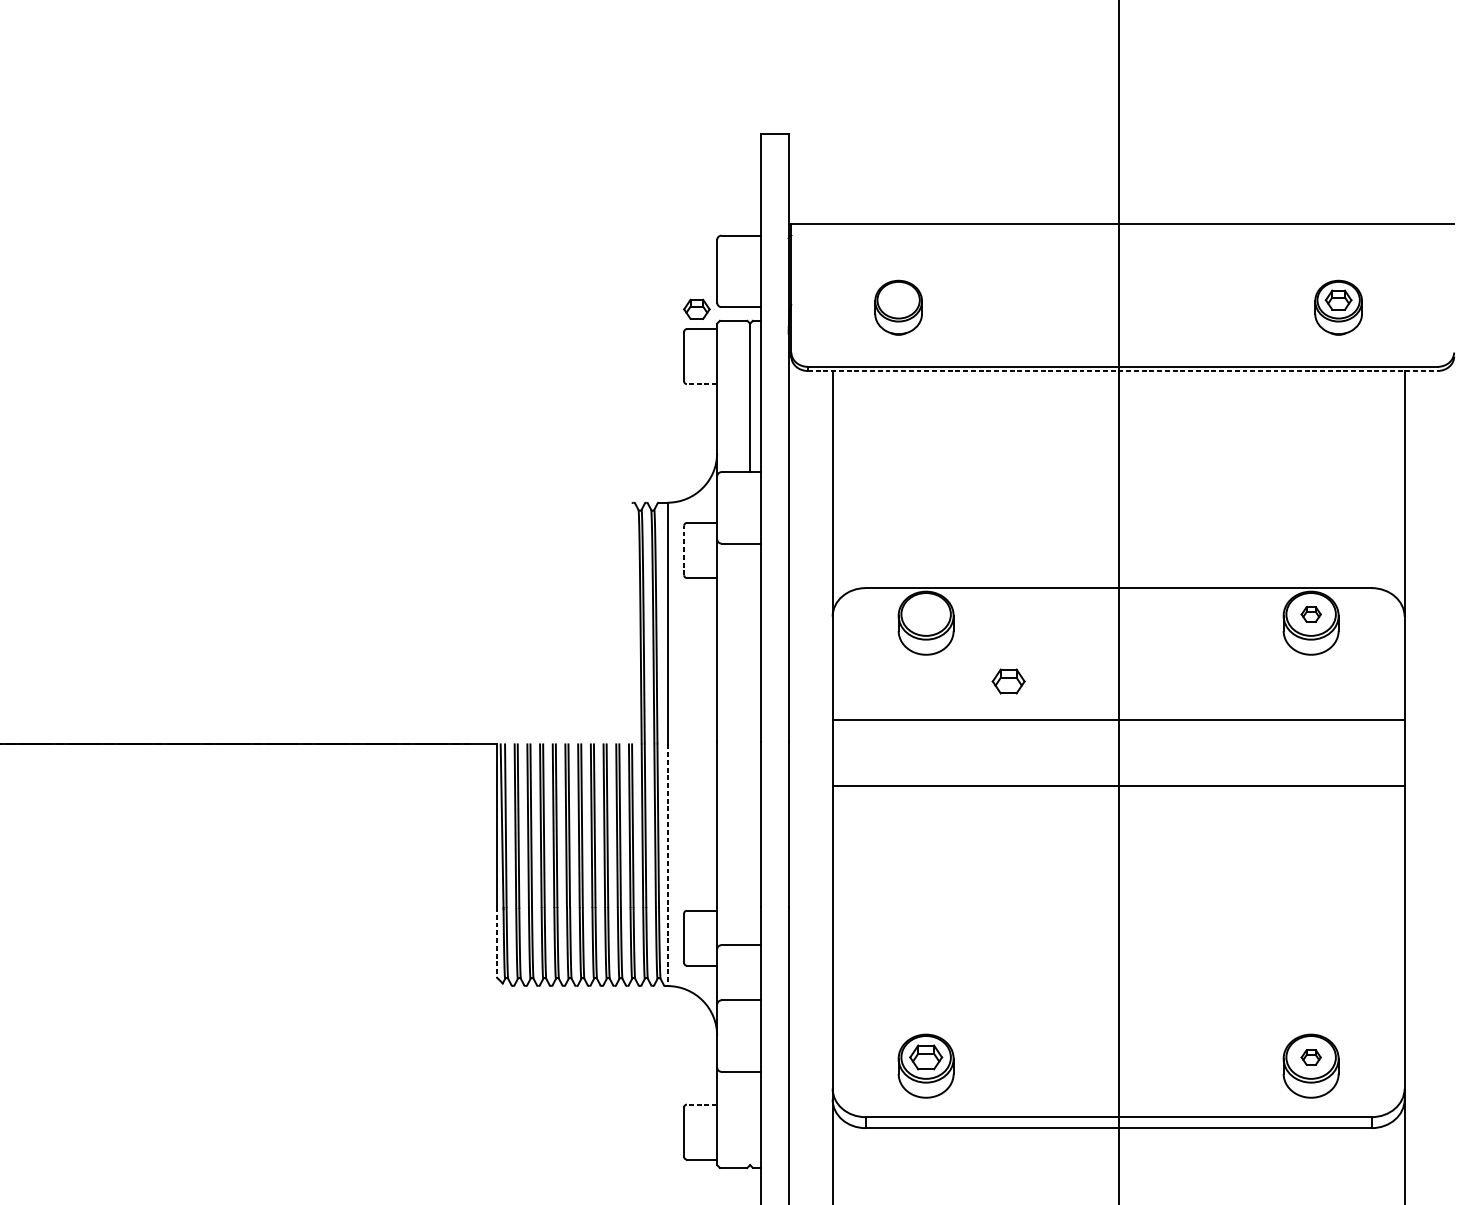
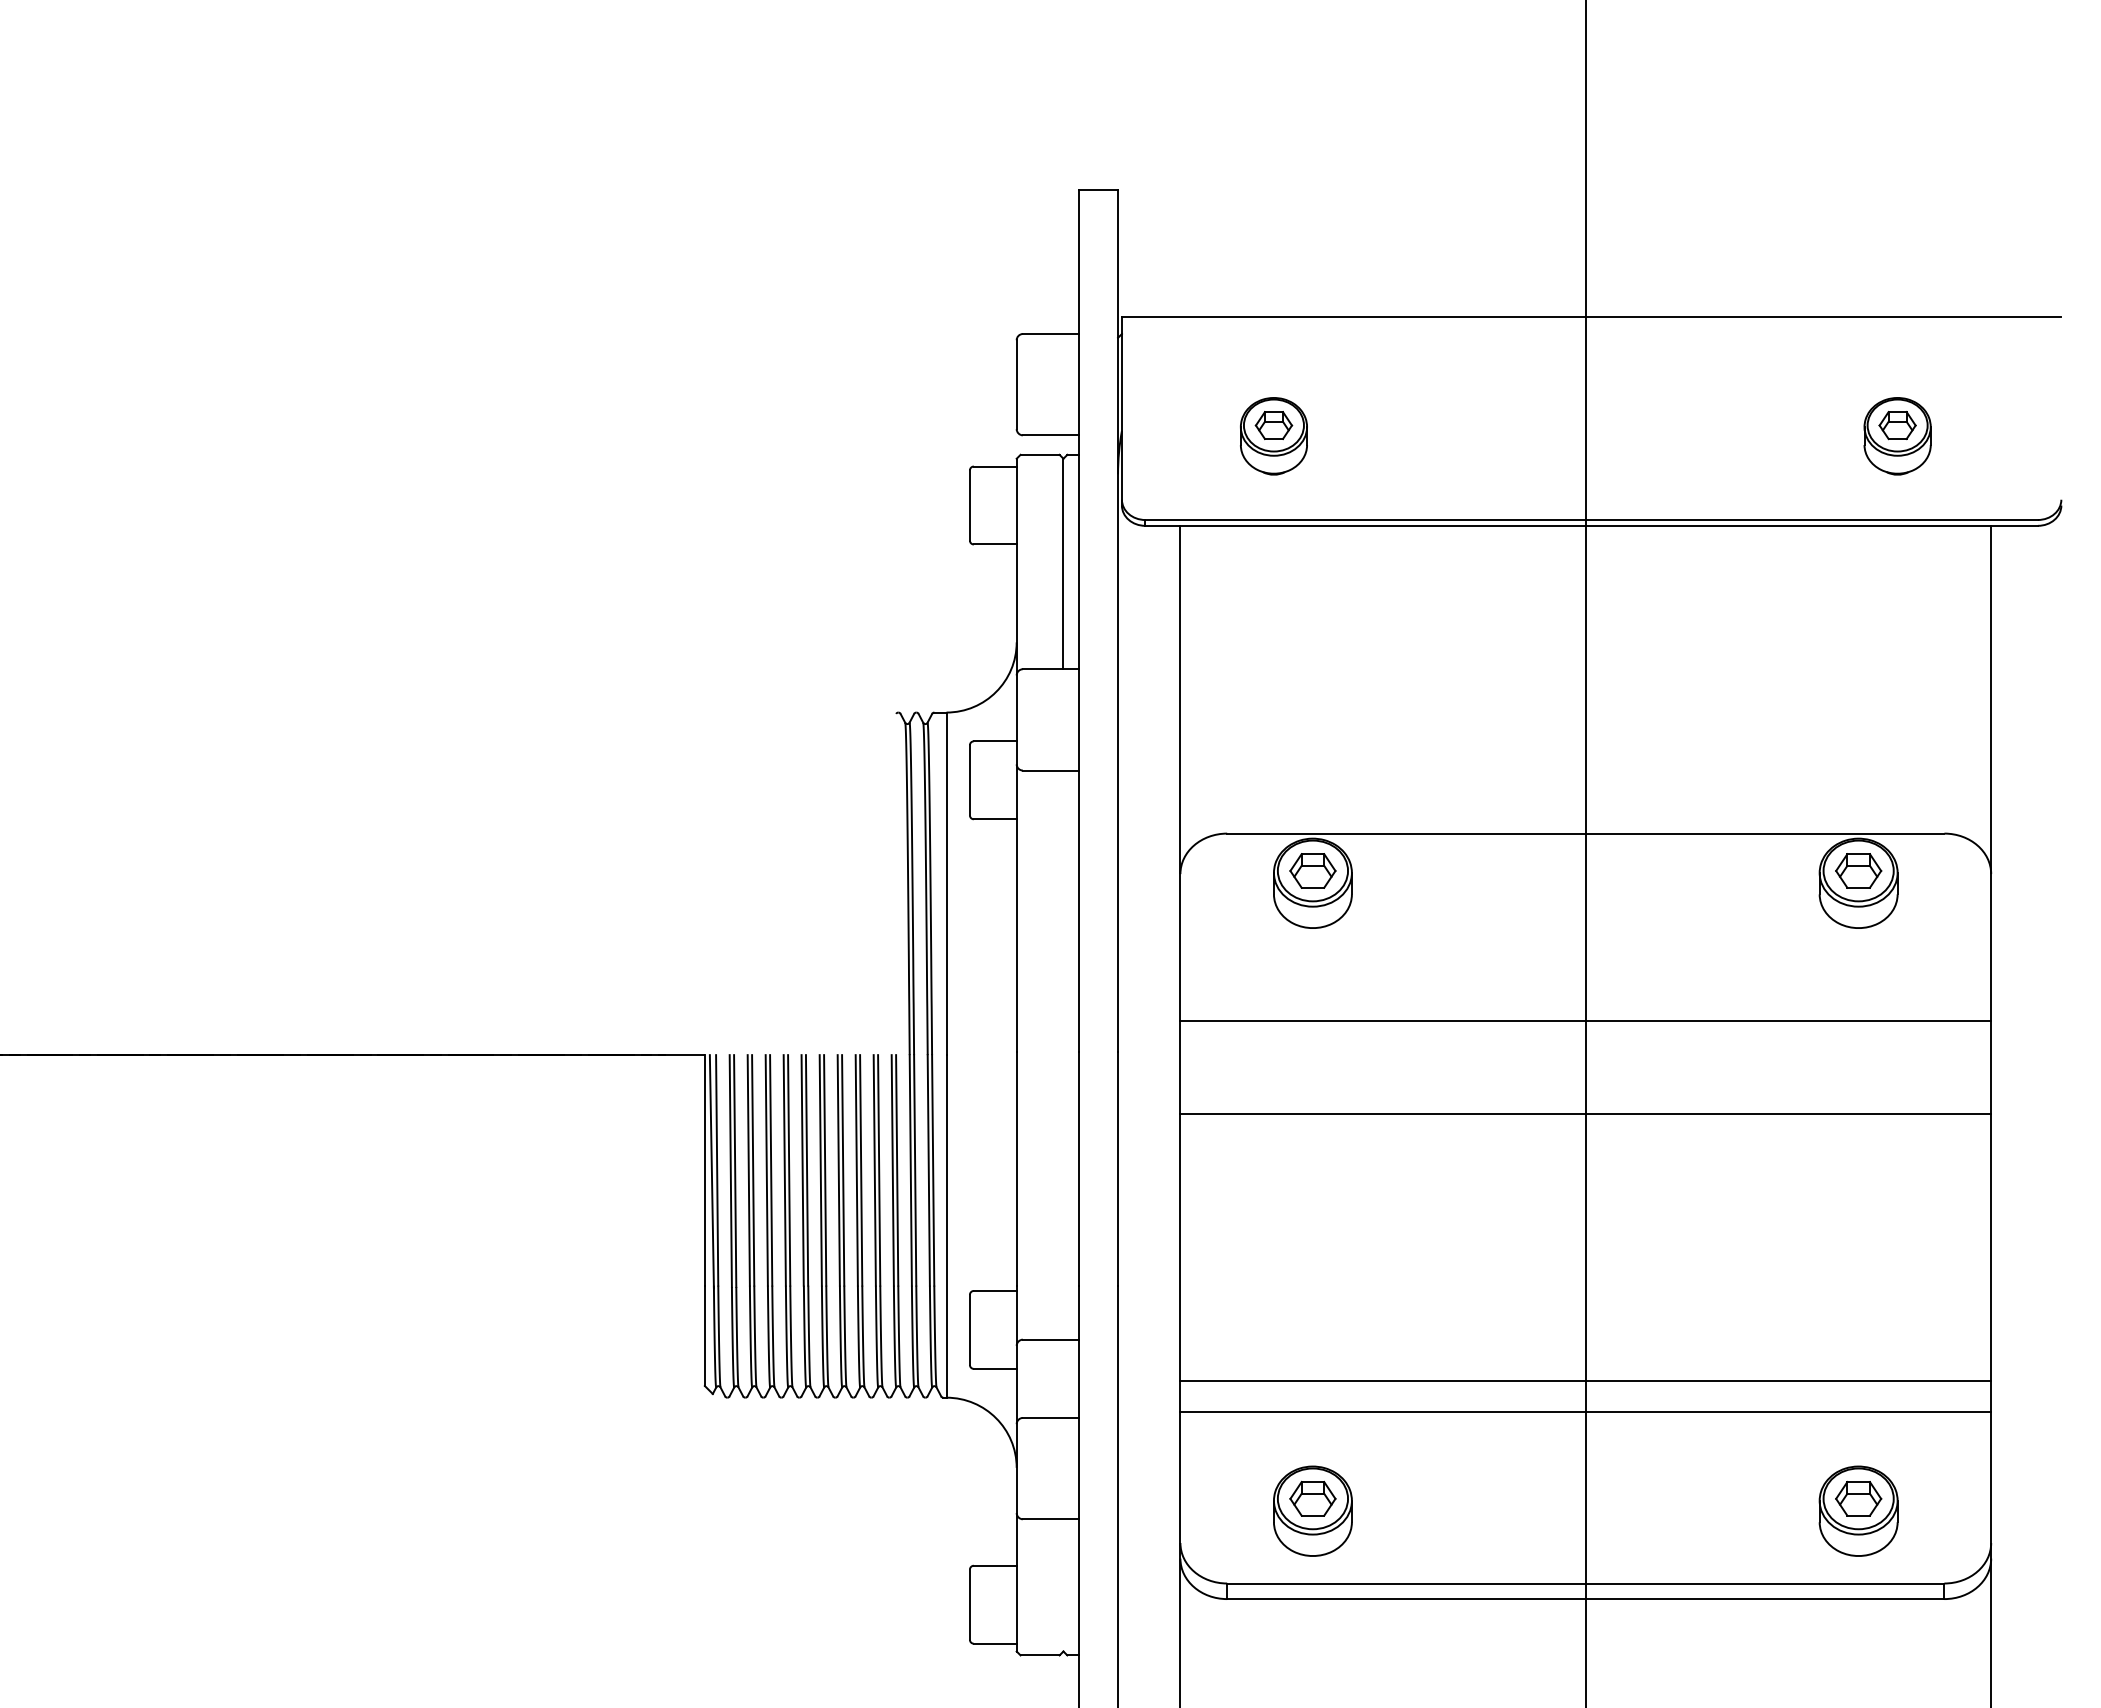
part: (696, 309) -> (1273, 425), moved
line: (1123, 370) -> (1592, 525), dashed -> solid
line: (701, 384) -> (994, 544), dashed -> solid
line: (683, 549) -> (969, 779), dashed -> solid
part: (1311, 614) -> (1858, 870), size x1.67
part: (1008, 681) -> (1312, 870), moved
line: (667, 865) -> (946, 1226), dashed -> solid
line: (496, 942) -> (704, 1336), dashed -> solid
line: (1118, 973) -> (1585, 1380), added
line: (1118, 996) -> (1585, 1412), added
part: (1311, 1057) -> (1858, 1498), size x1.67
line: (701, 1104) -> (994, 1565), dashed -> solid

